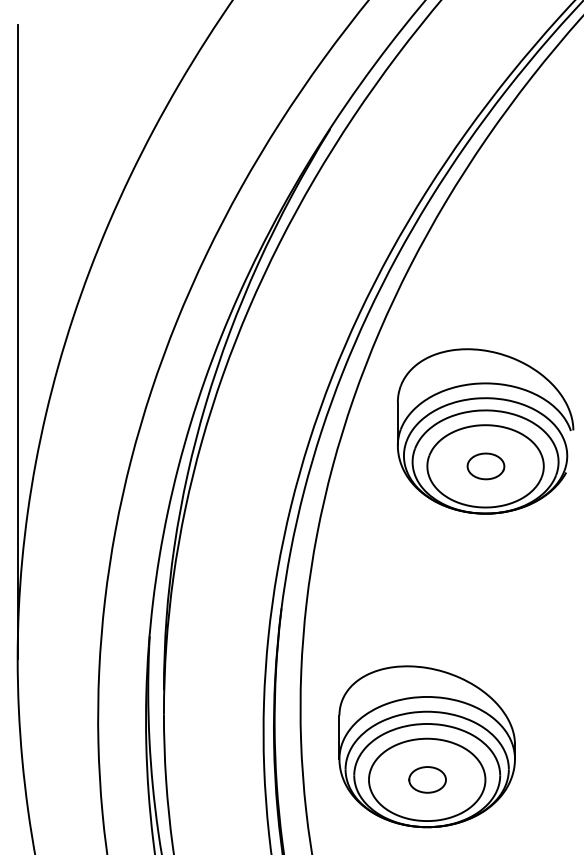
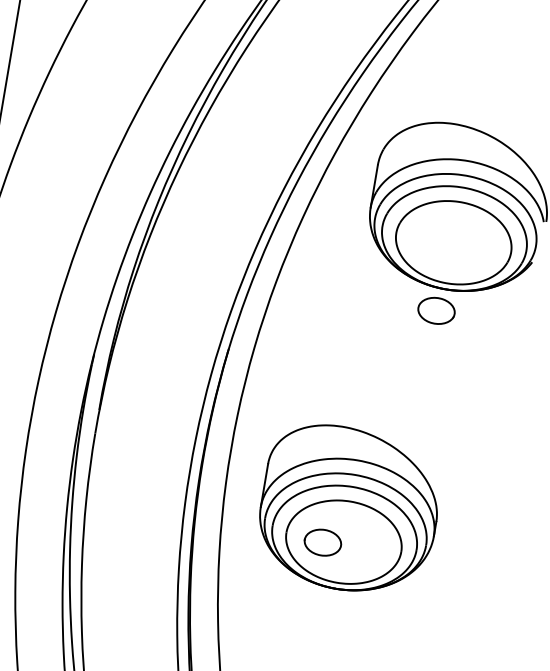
part: (485, 466) -> (436, 310), moved
part: (427, 779) -> (322, 542), moved

